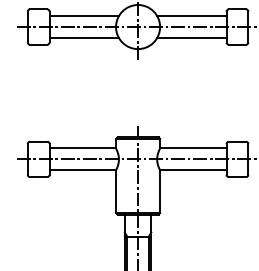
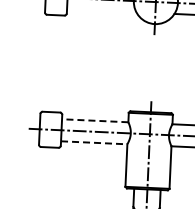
line: (83, 38) -> (100, 11), removed
line: (82, 148) -> (94, 120), solid -> dashed
line: (83, 170) -> (94, 142), solid -> dashed

